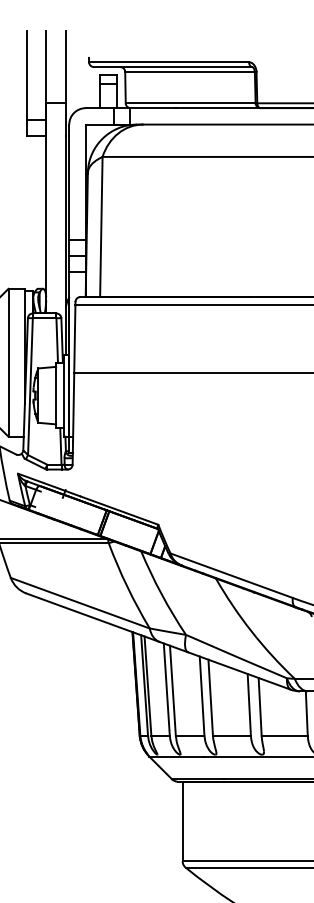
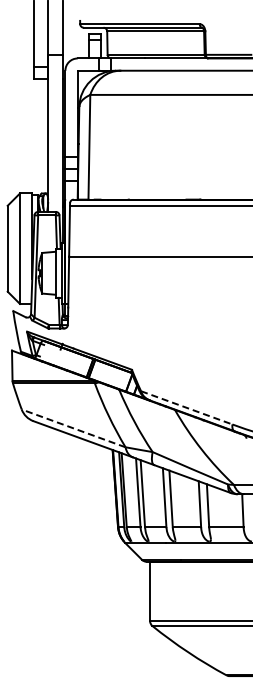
line: (231, 575) -> (186, 407), solid -> dashed
line: (80, 603) -> (73, 428), solid -> dashed

